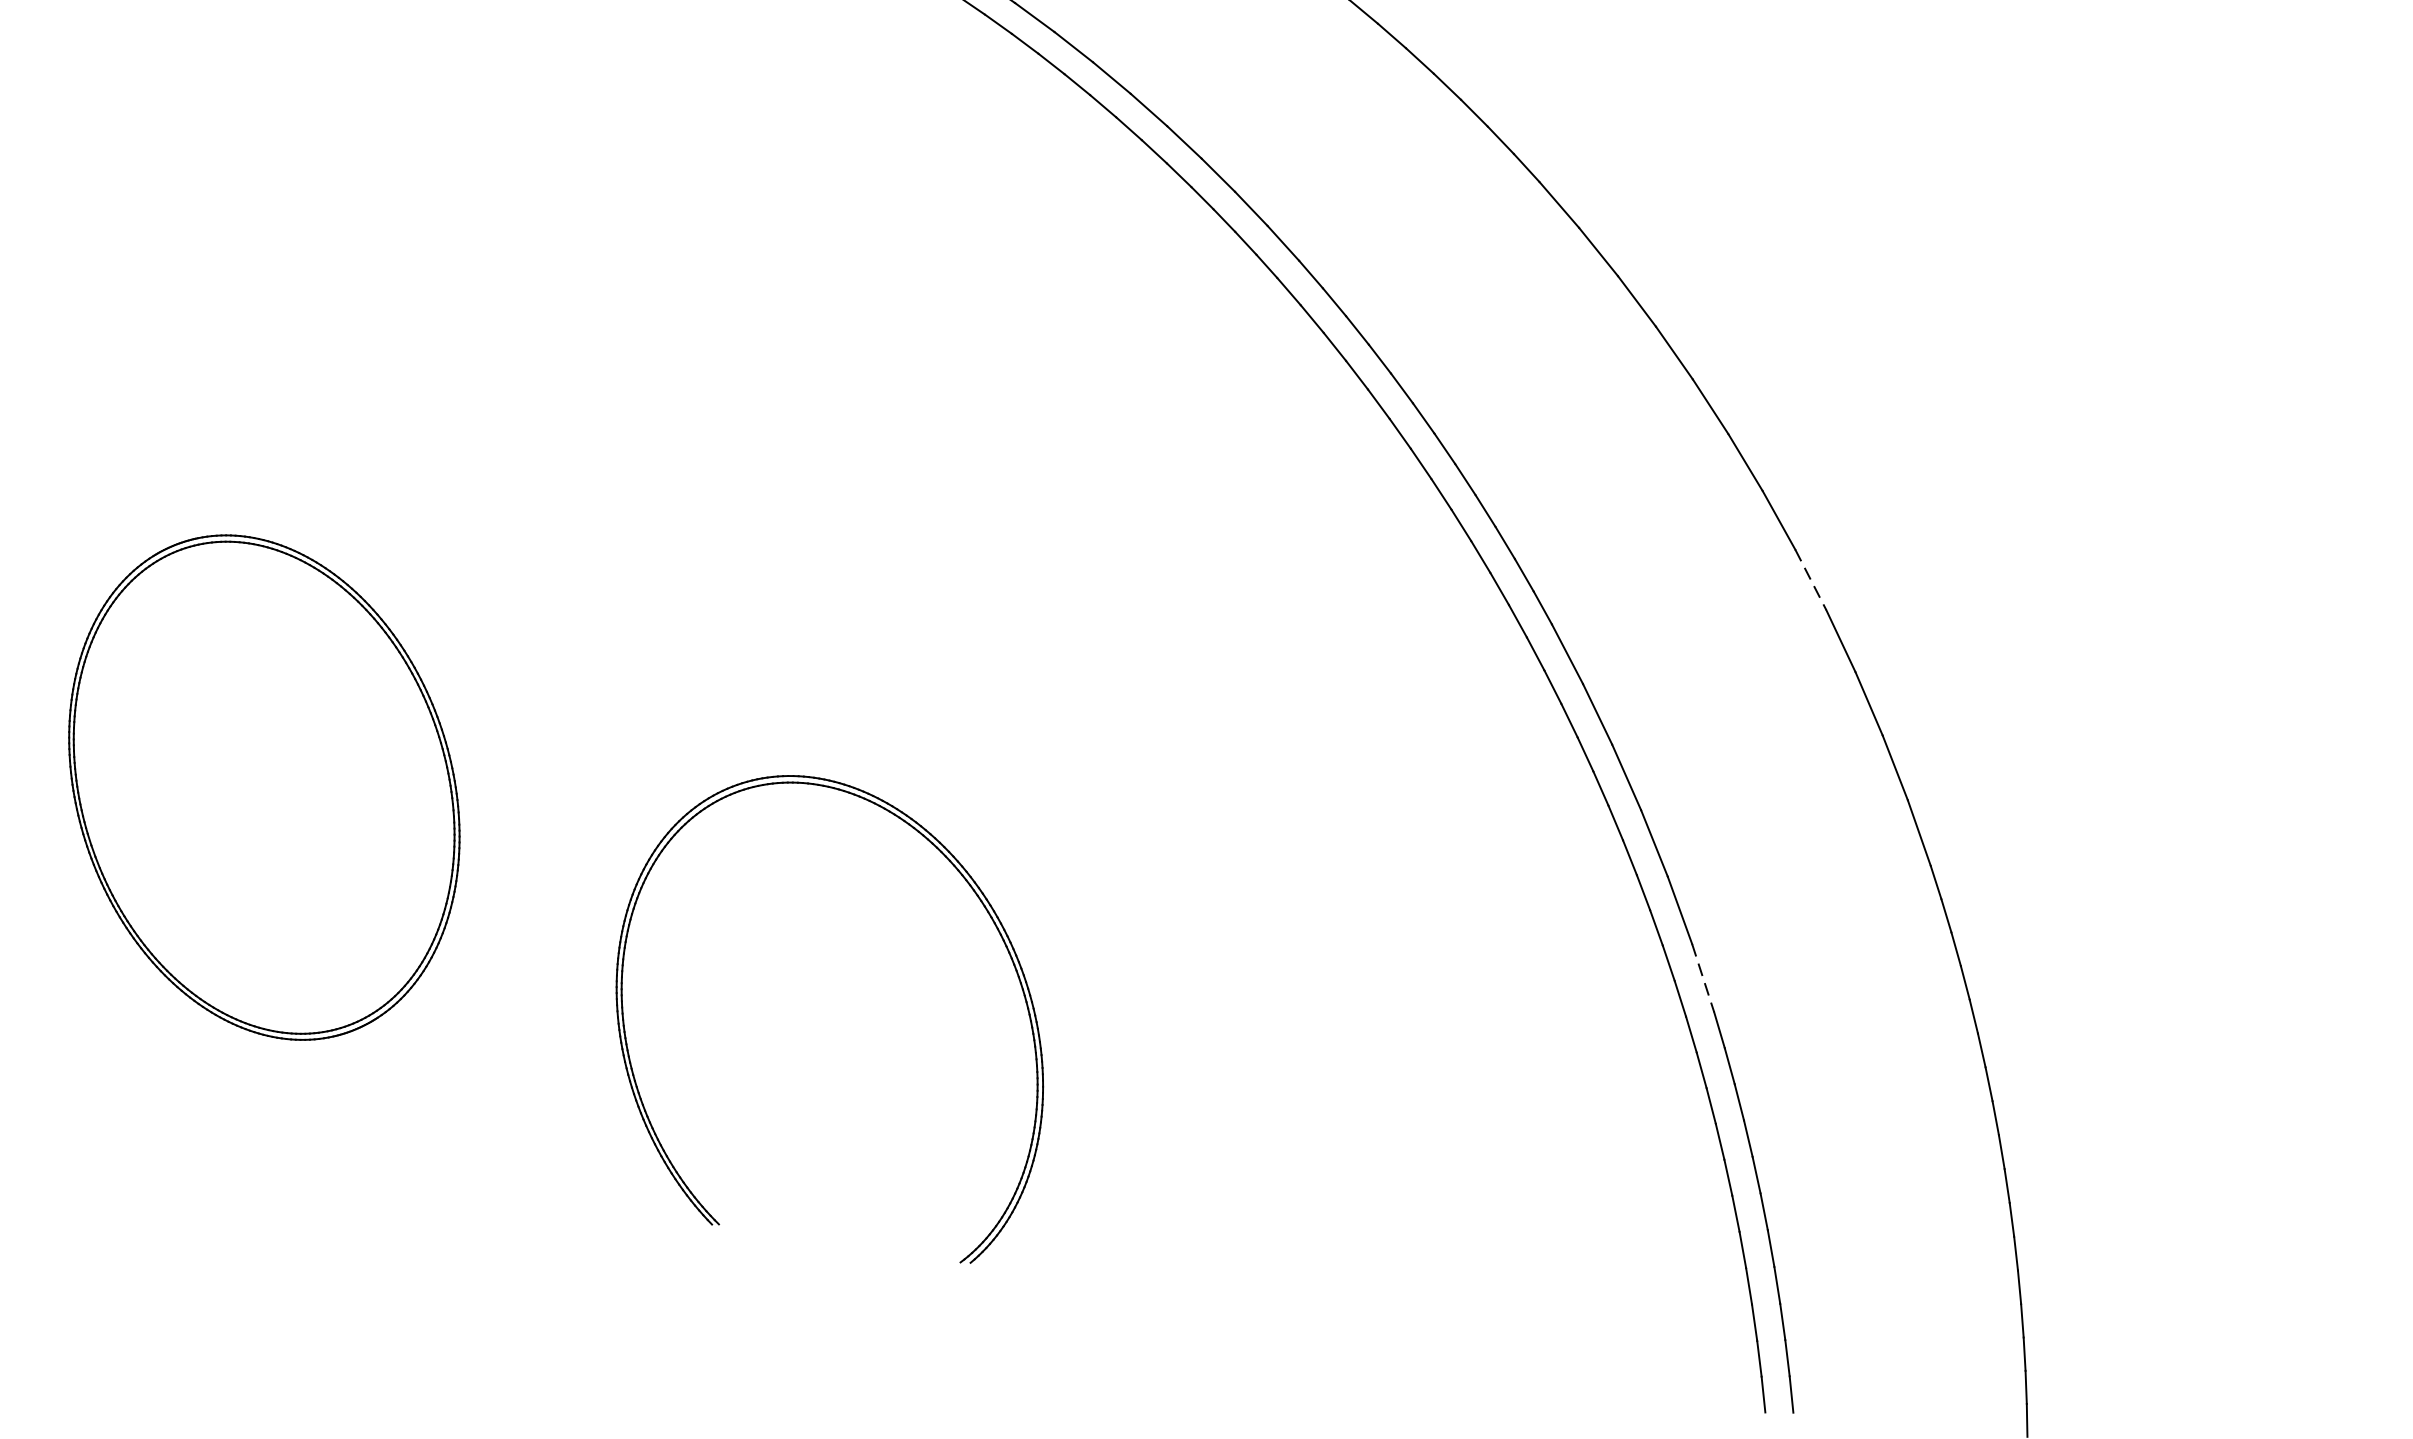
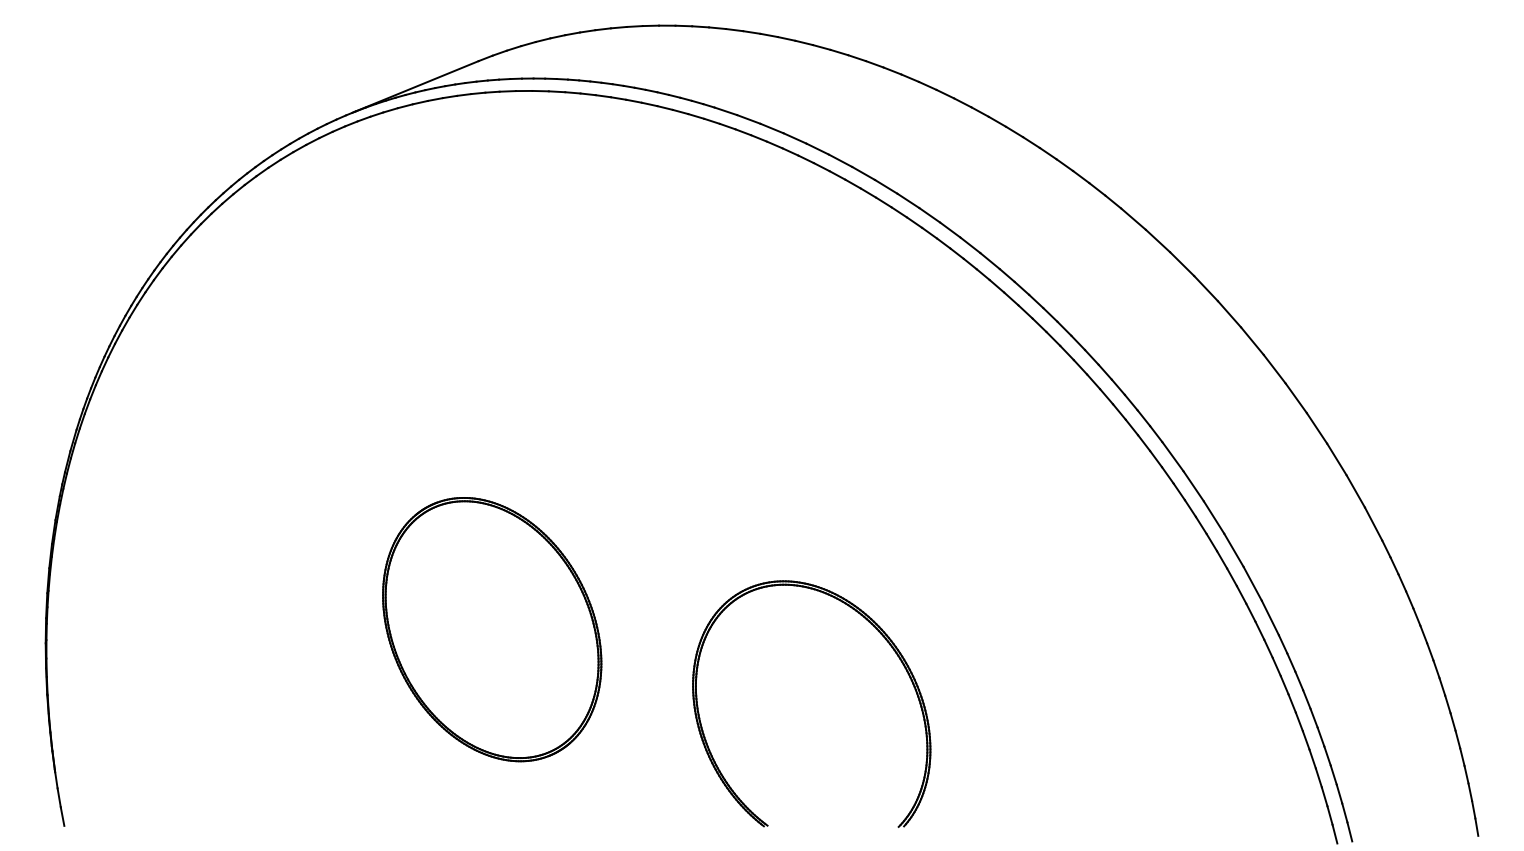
line: (1811, 580) -> (1296, 398), dashed -> solid
line: (1703, 979) -> (1270, 618), dashed -> solid

